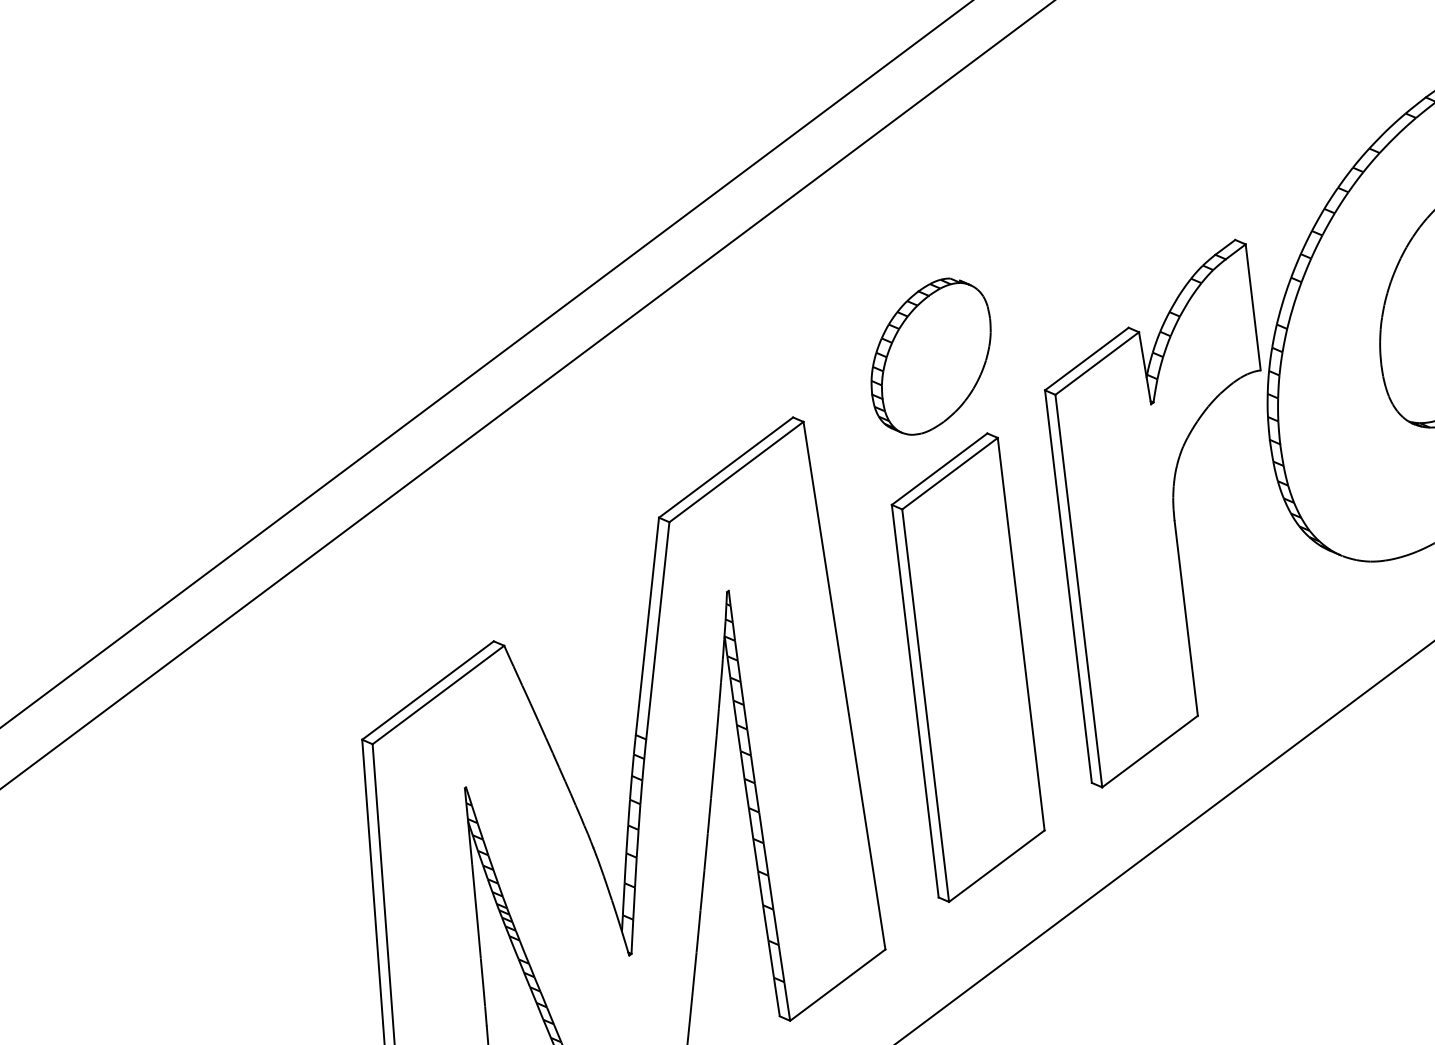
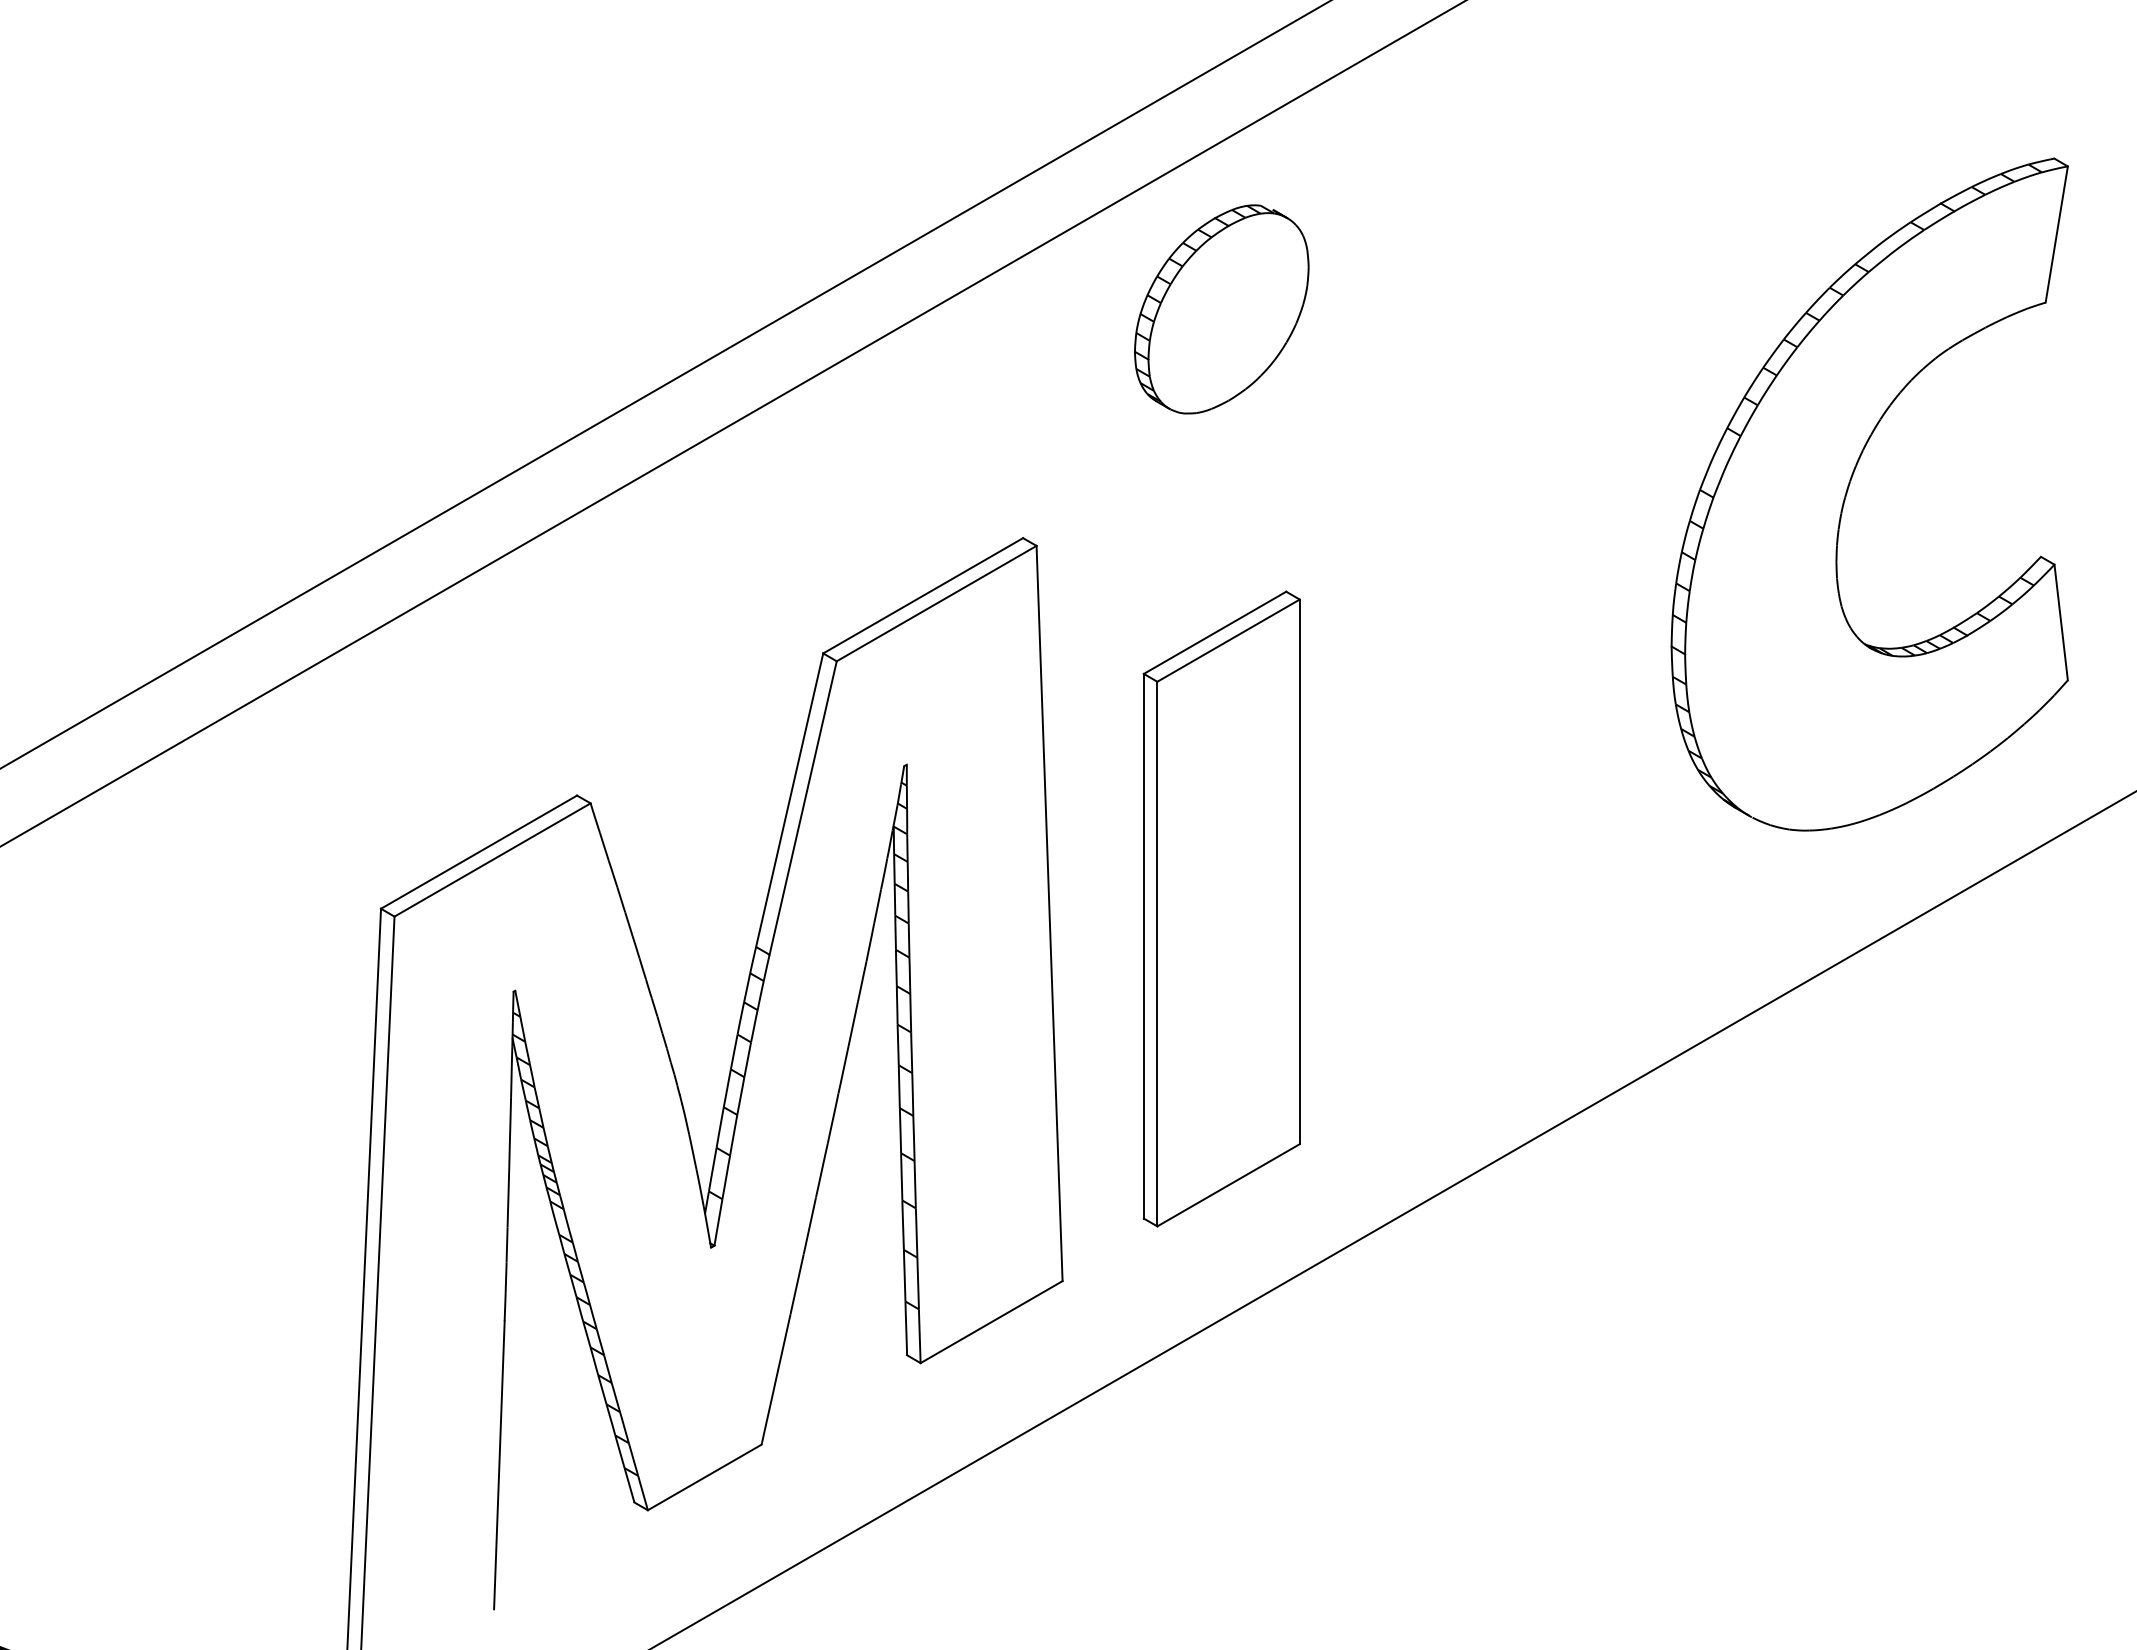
part: (930, 356) -> (1221, 309), moved
part: (1168, 513) -> (1521, 730), removed

